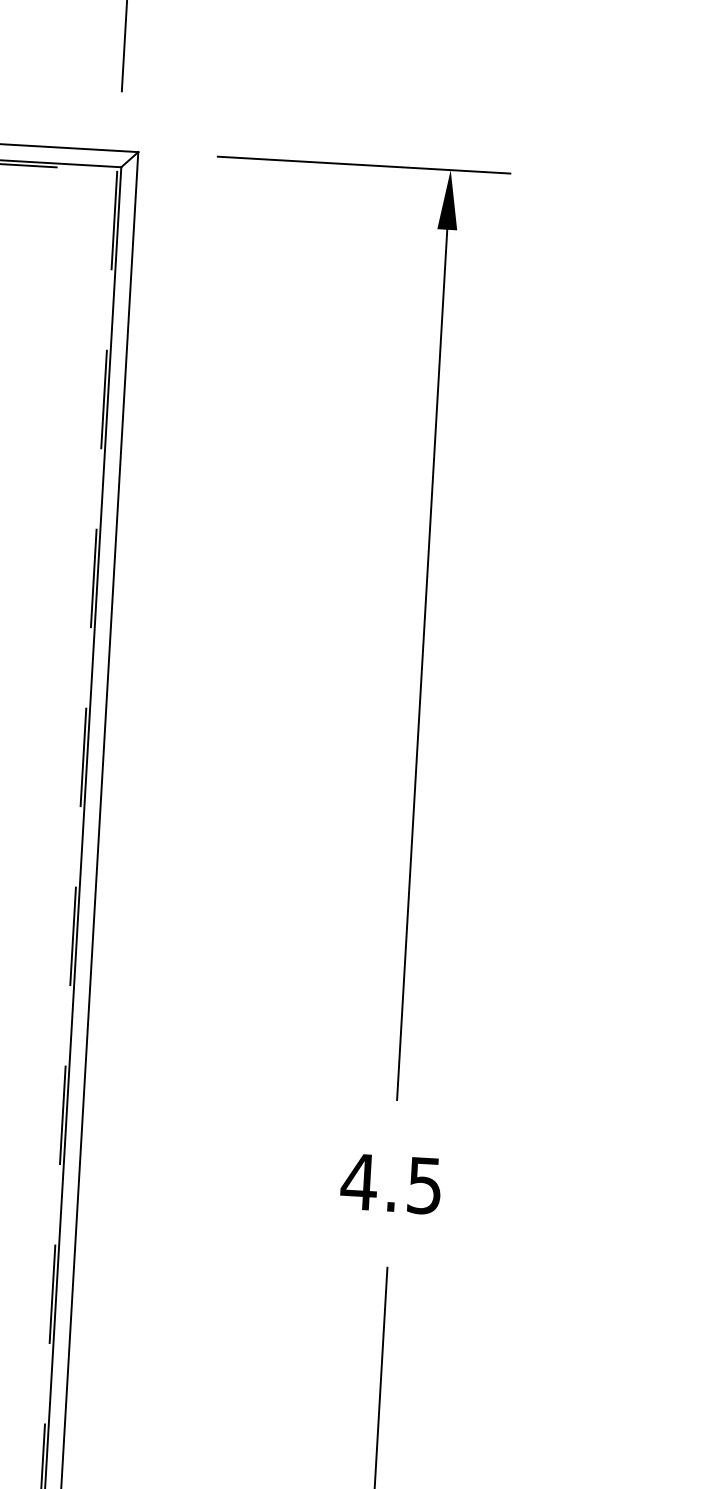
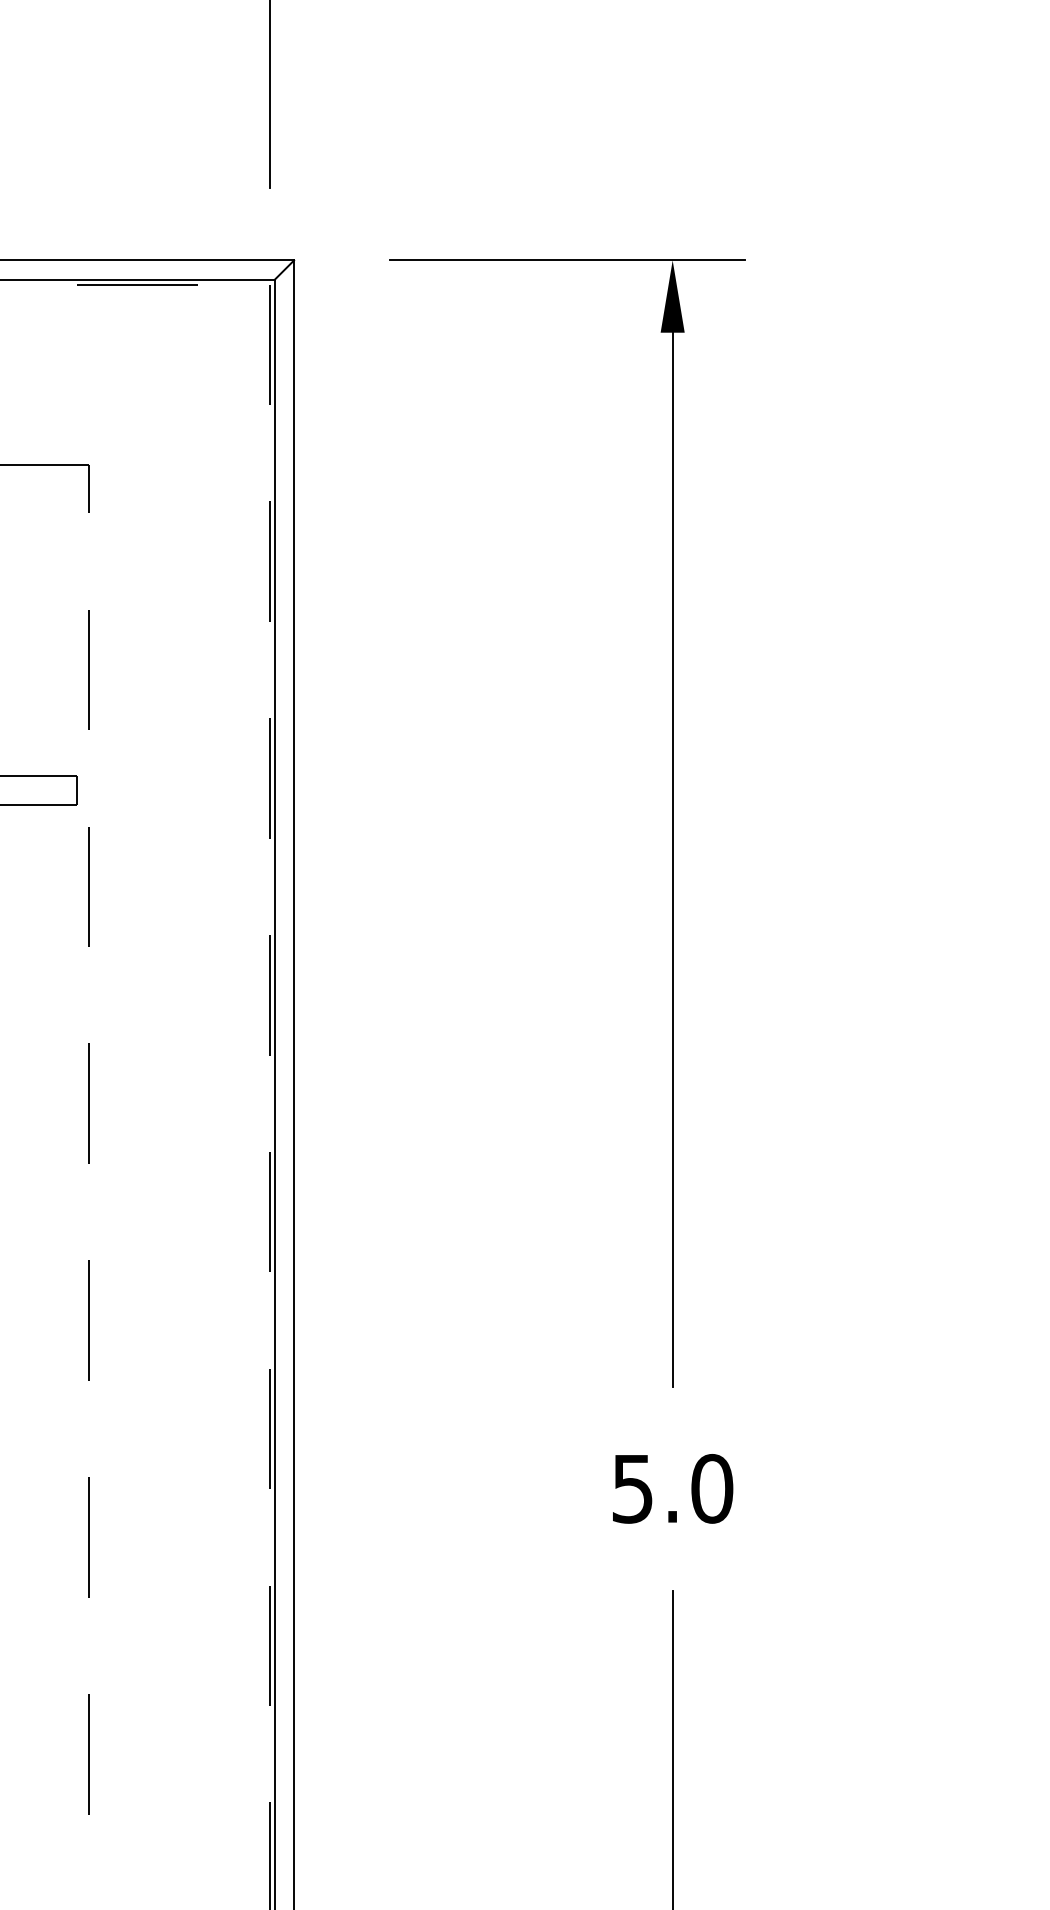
text: (391, 1183) -> (671, 1488), 4.5 -> 5.0

